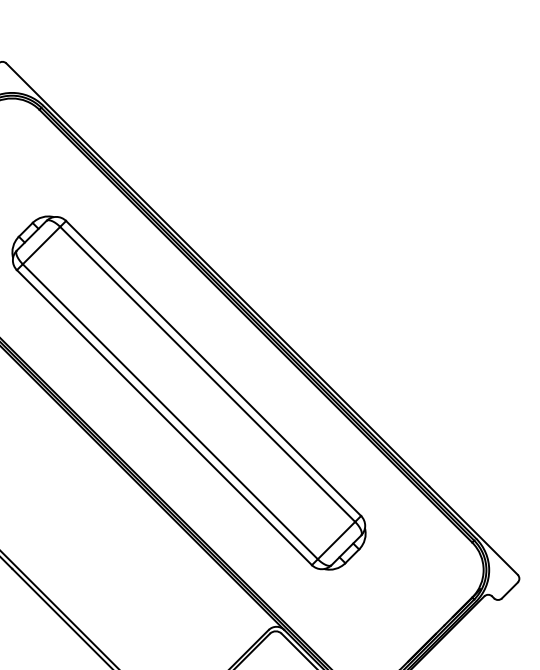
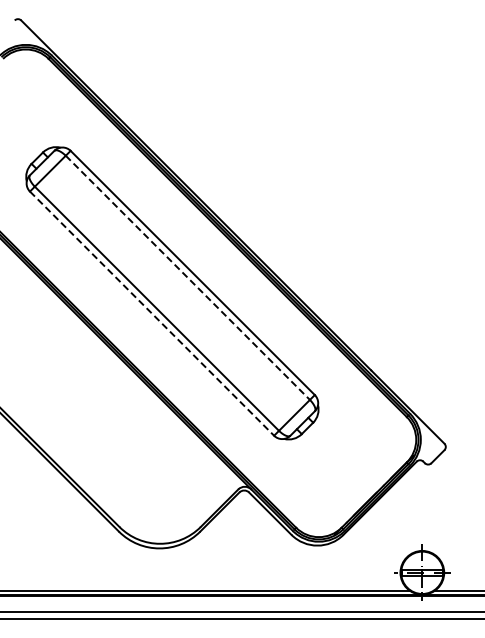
line: (207, 373) -> (187, 277), solid -> dashed
line: (164, 417) -> (152, 313), solid -> dashed

